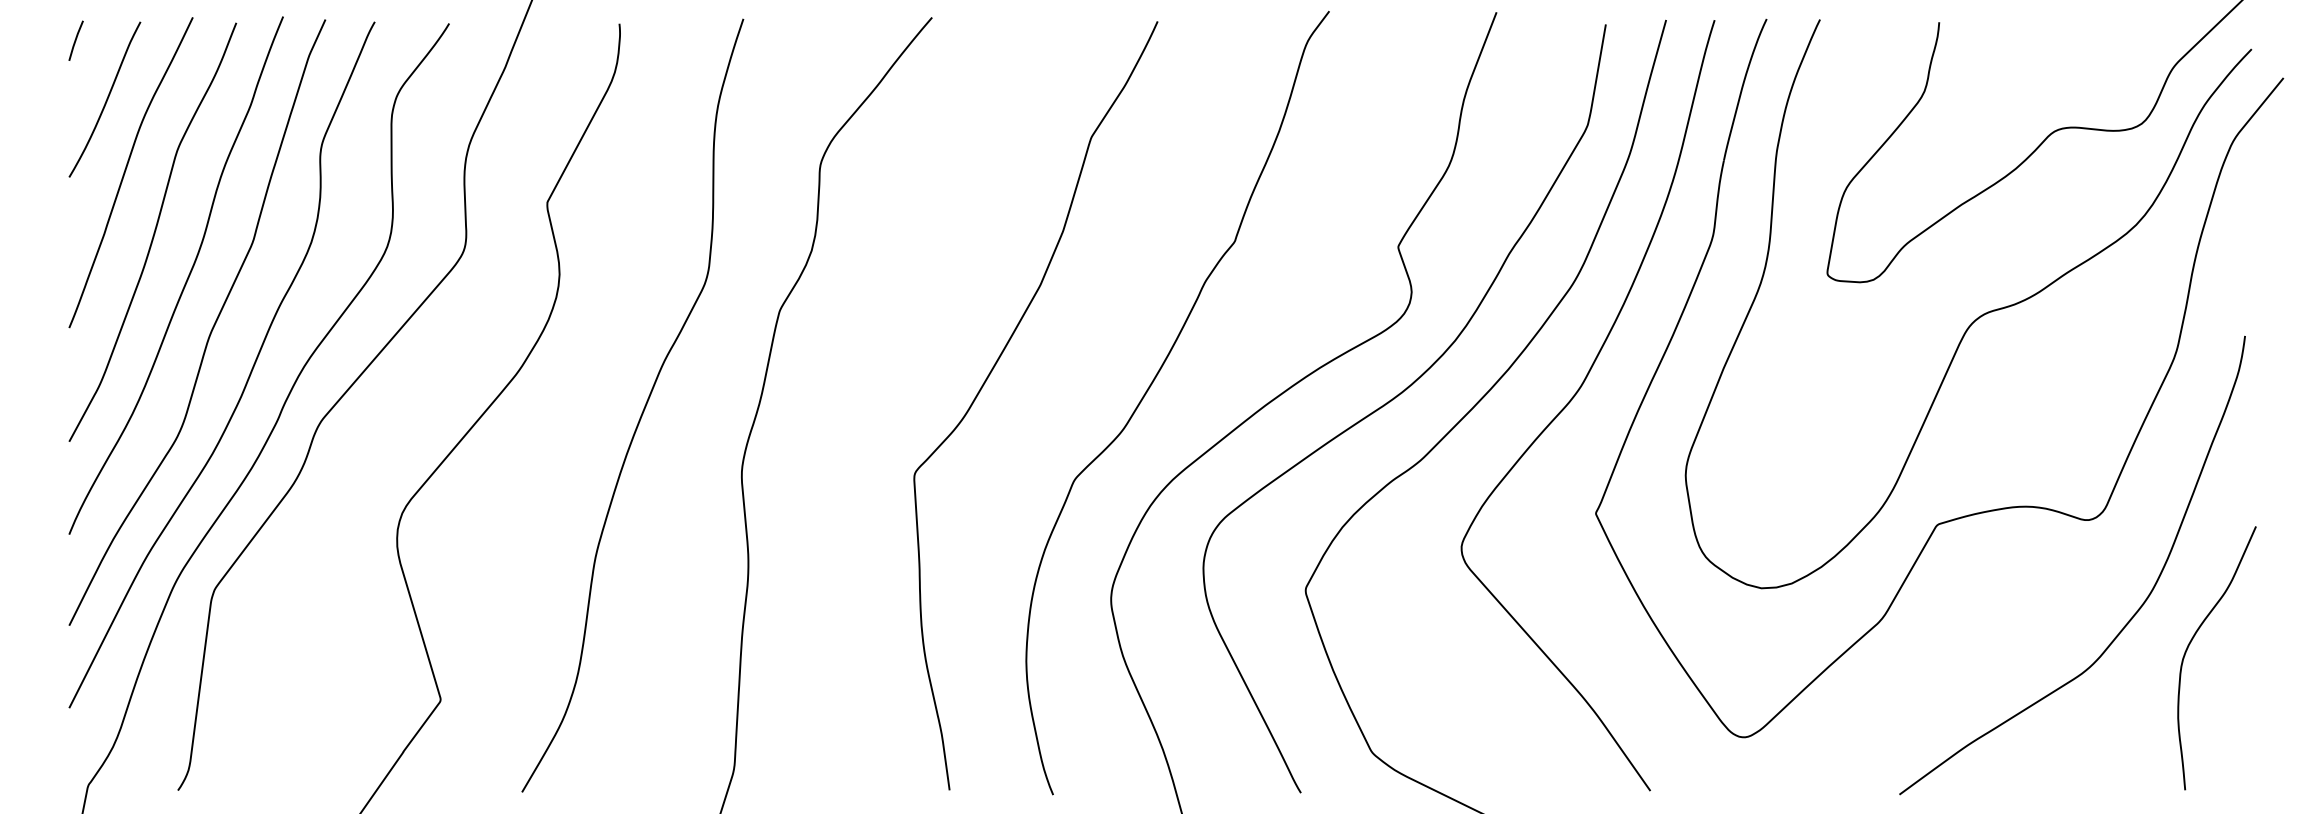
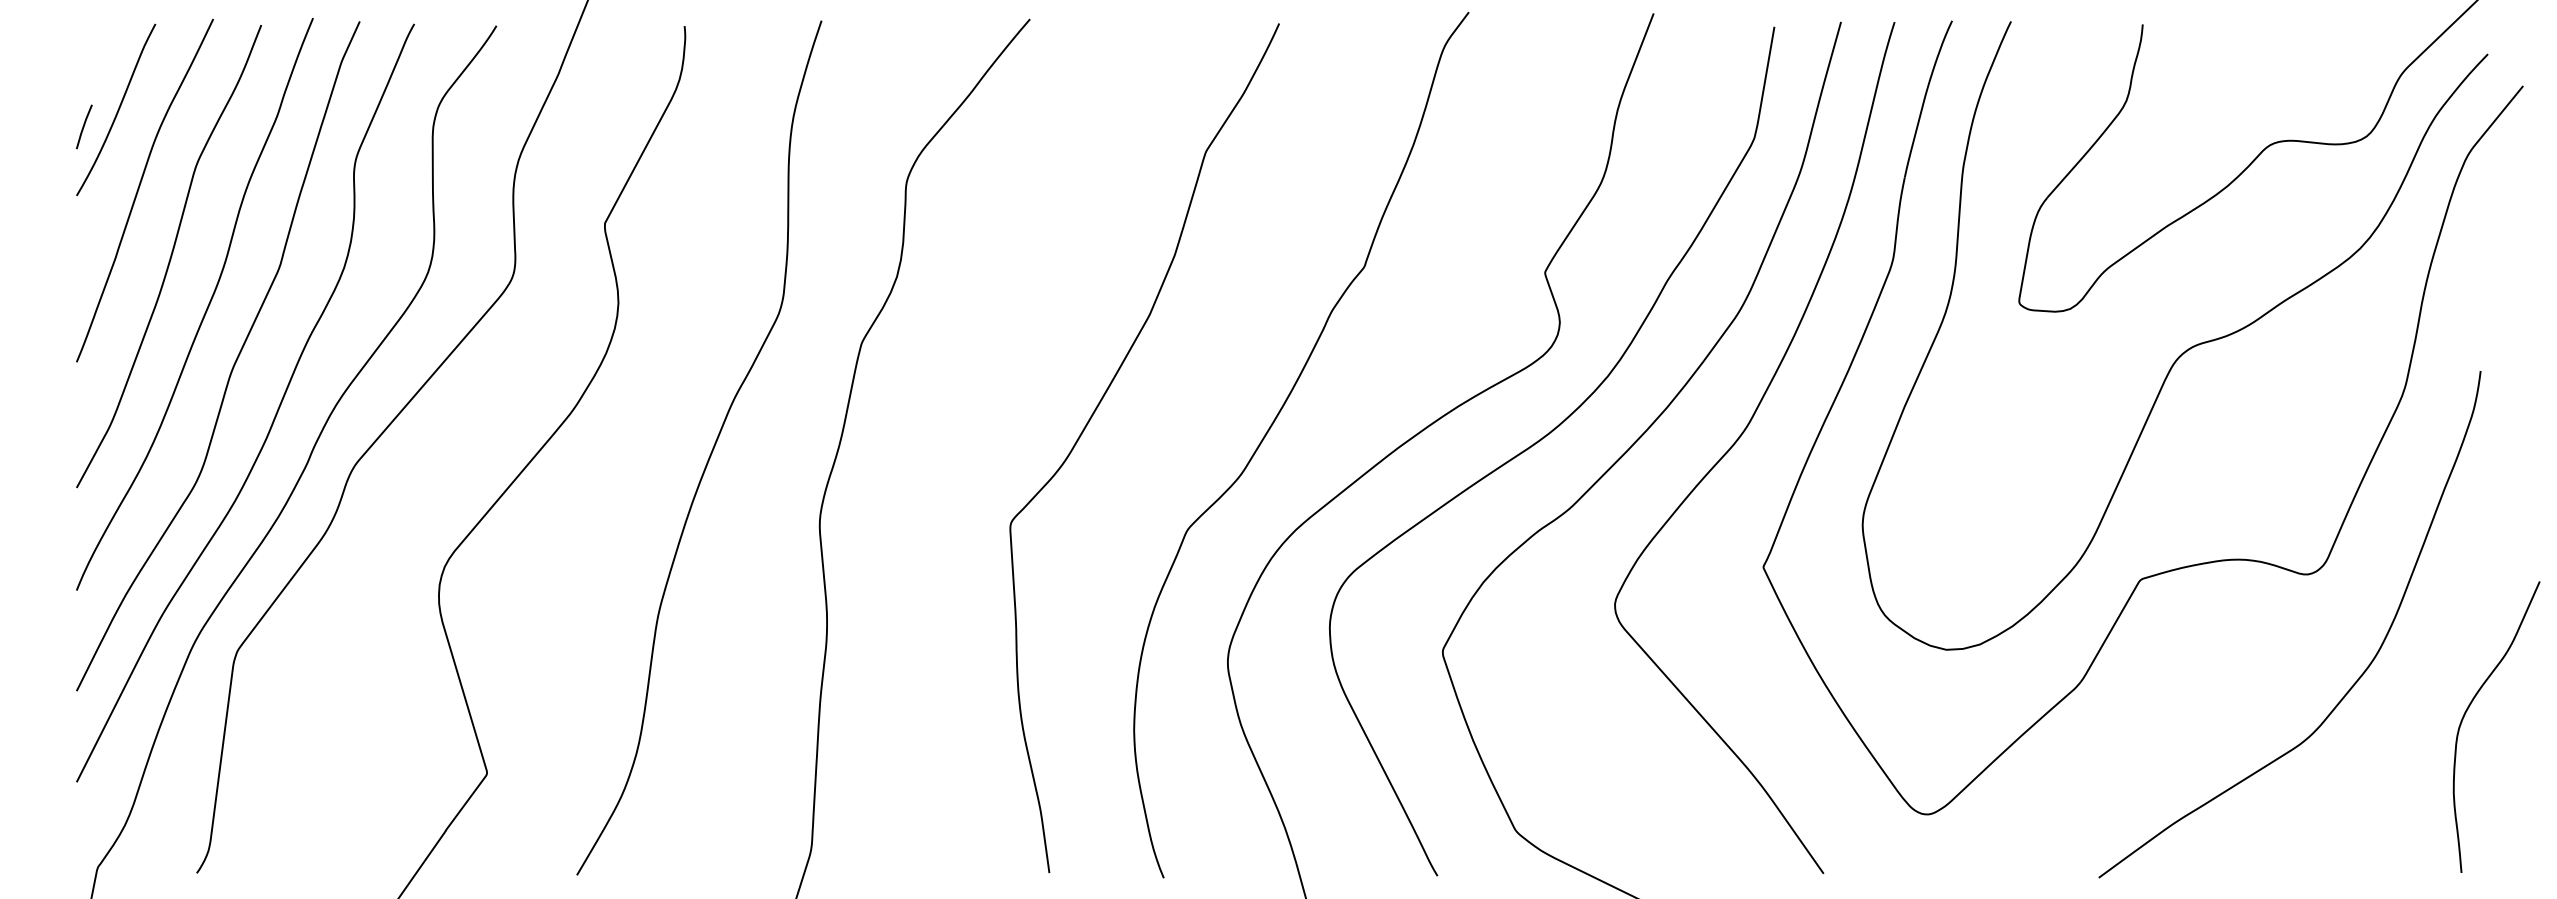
line: (76, 40) -> (84, 126), moved
curve: (2190, 644) -> (2467, 711), moved

